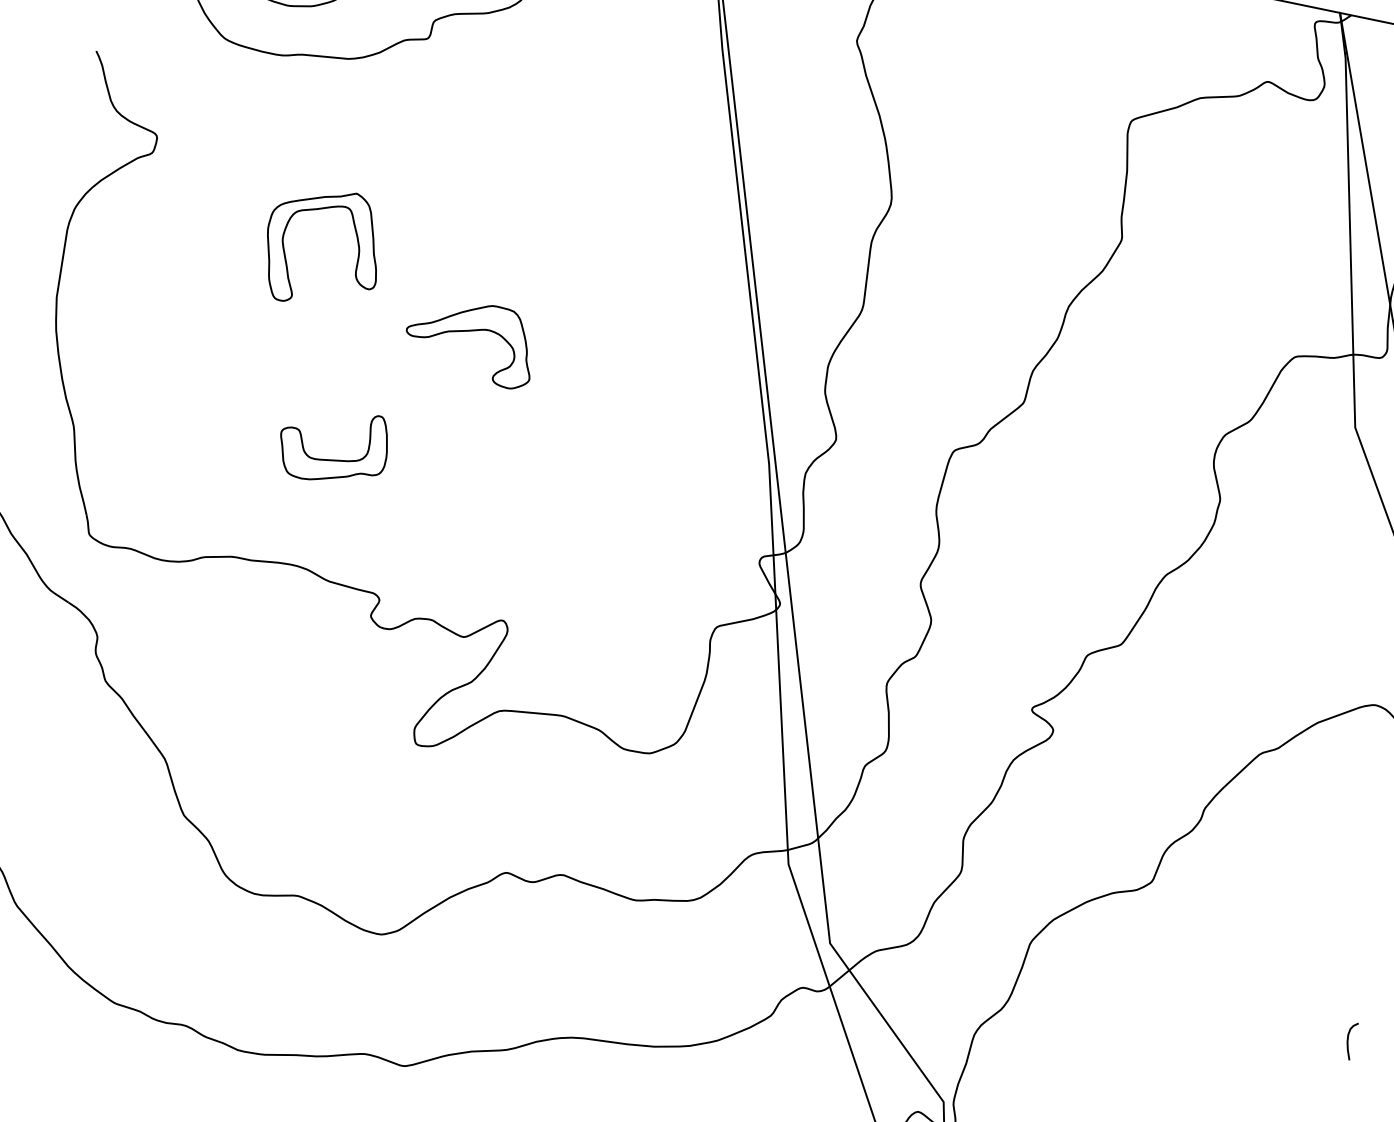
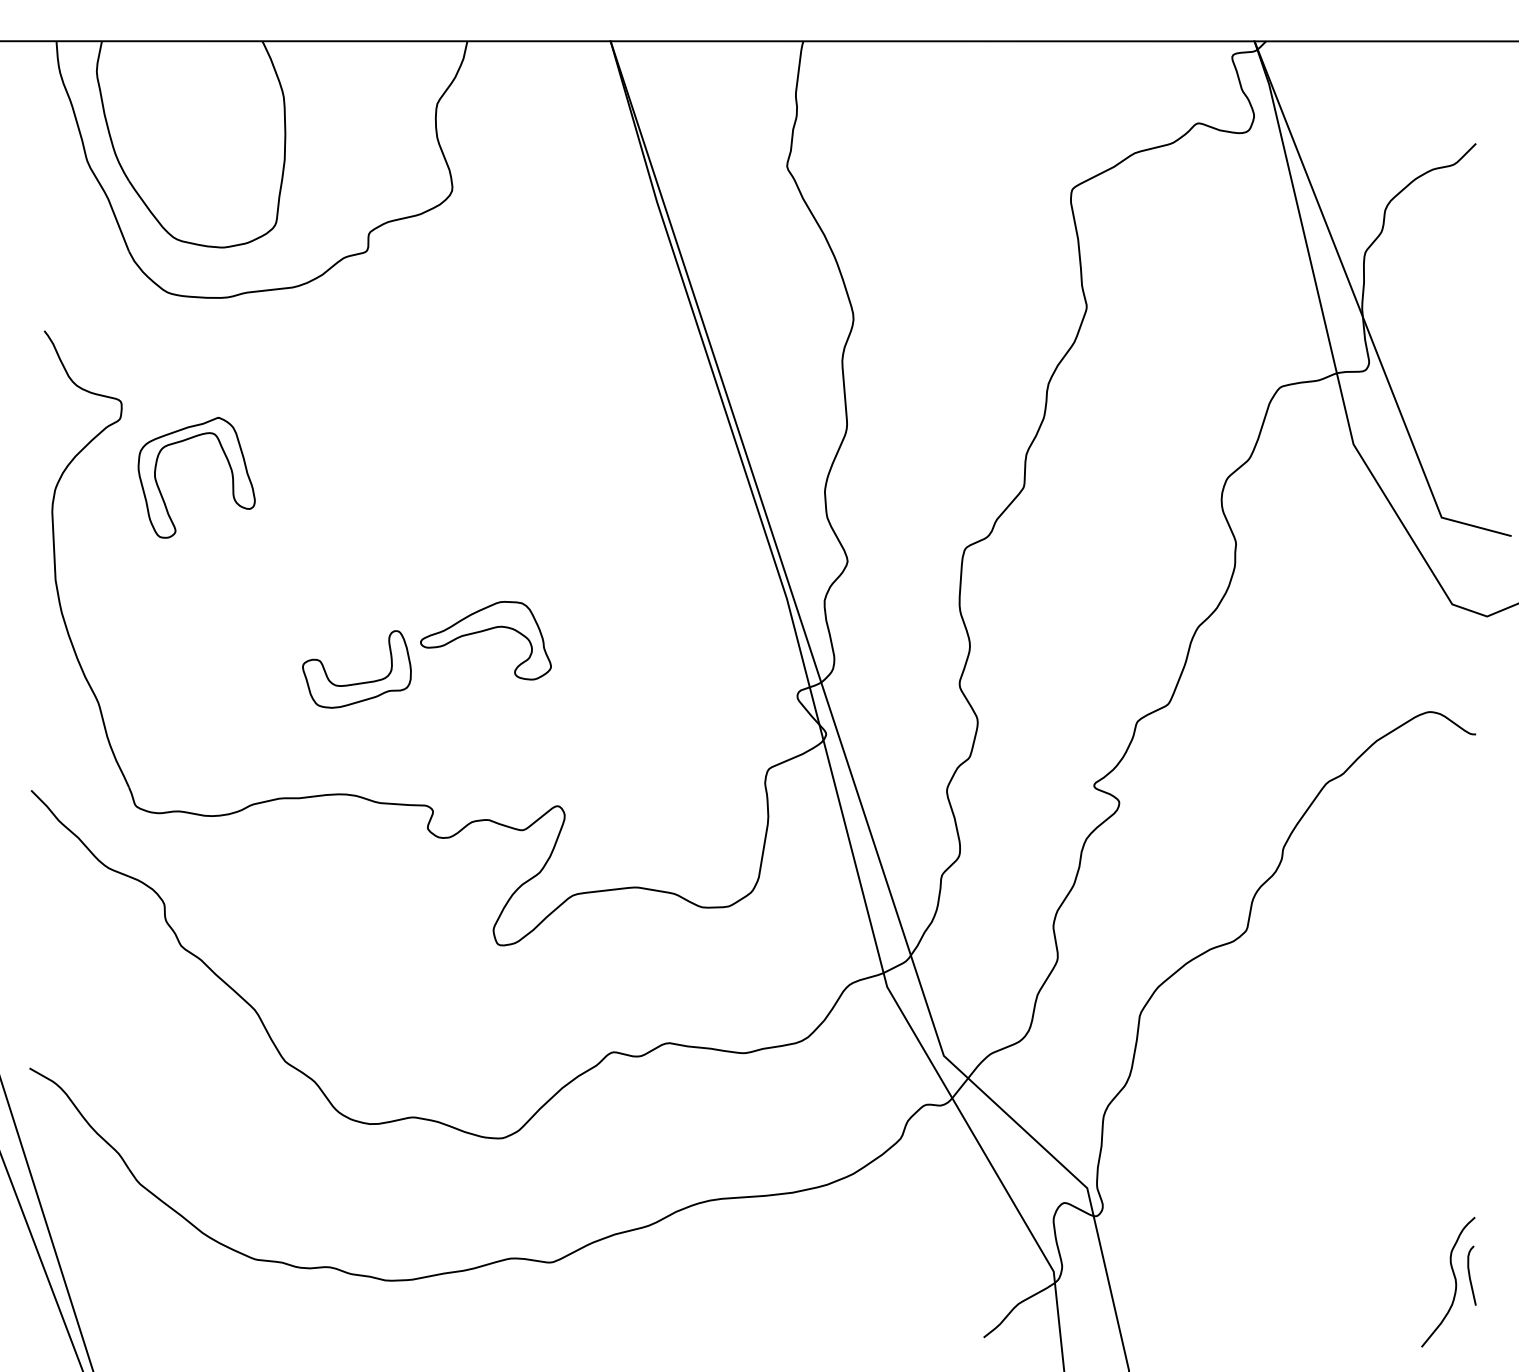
part: (356, 239) -> (227, 462), moved
part: (468, 331) -> (481, 632), moved
curve: (1348, 1040) -> (1471, 1045), removed

